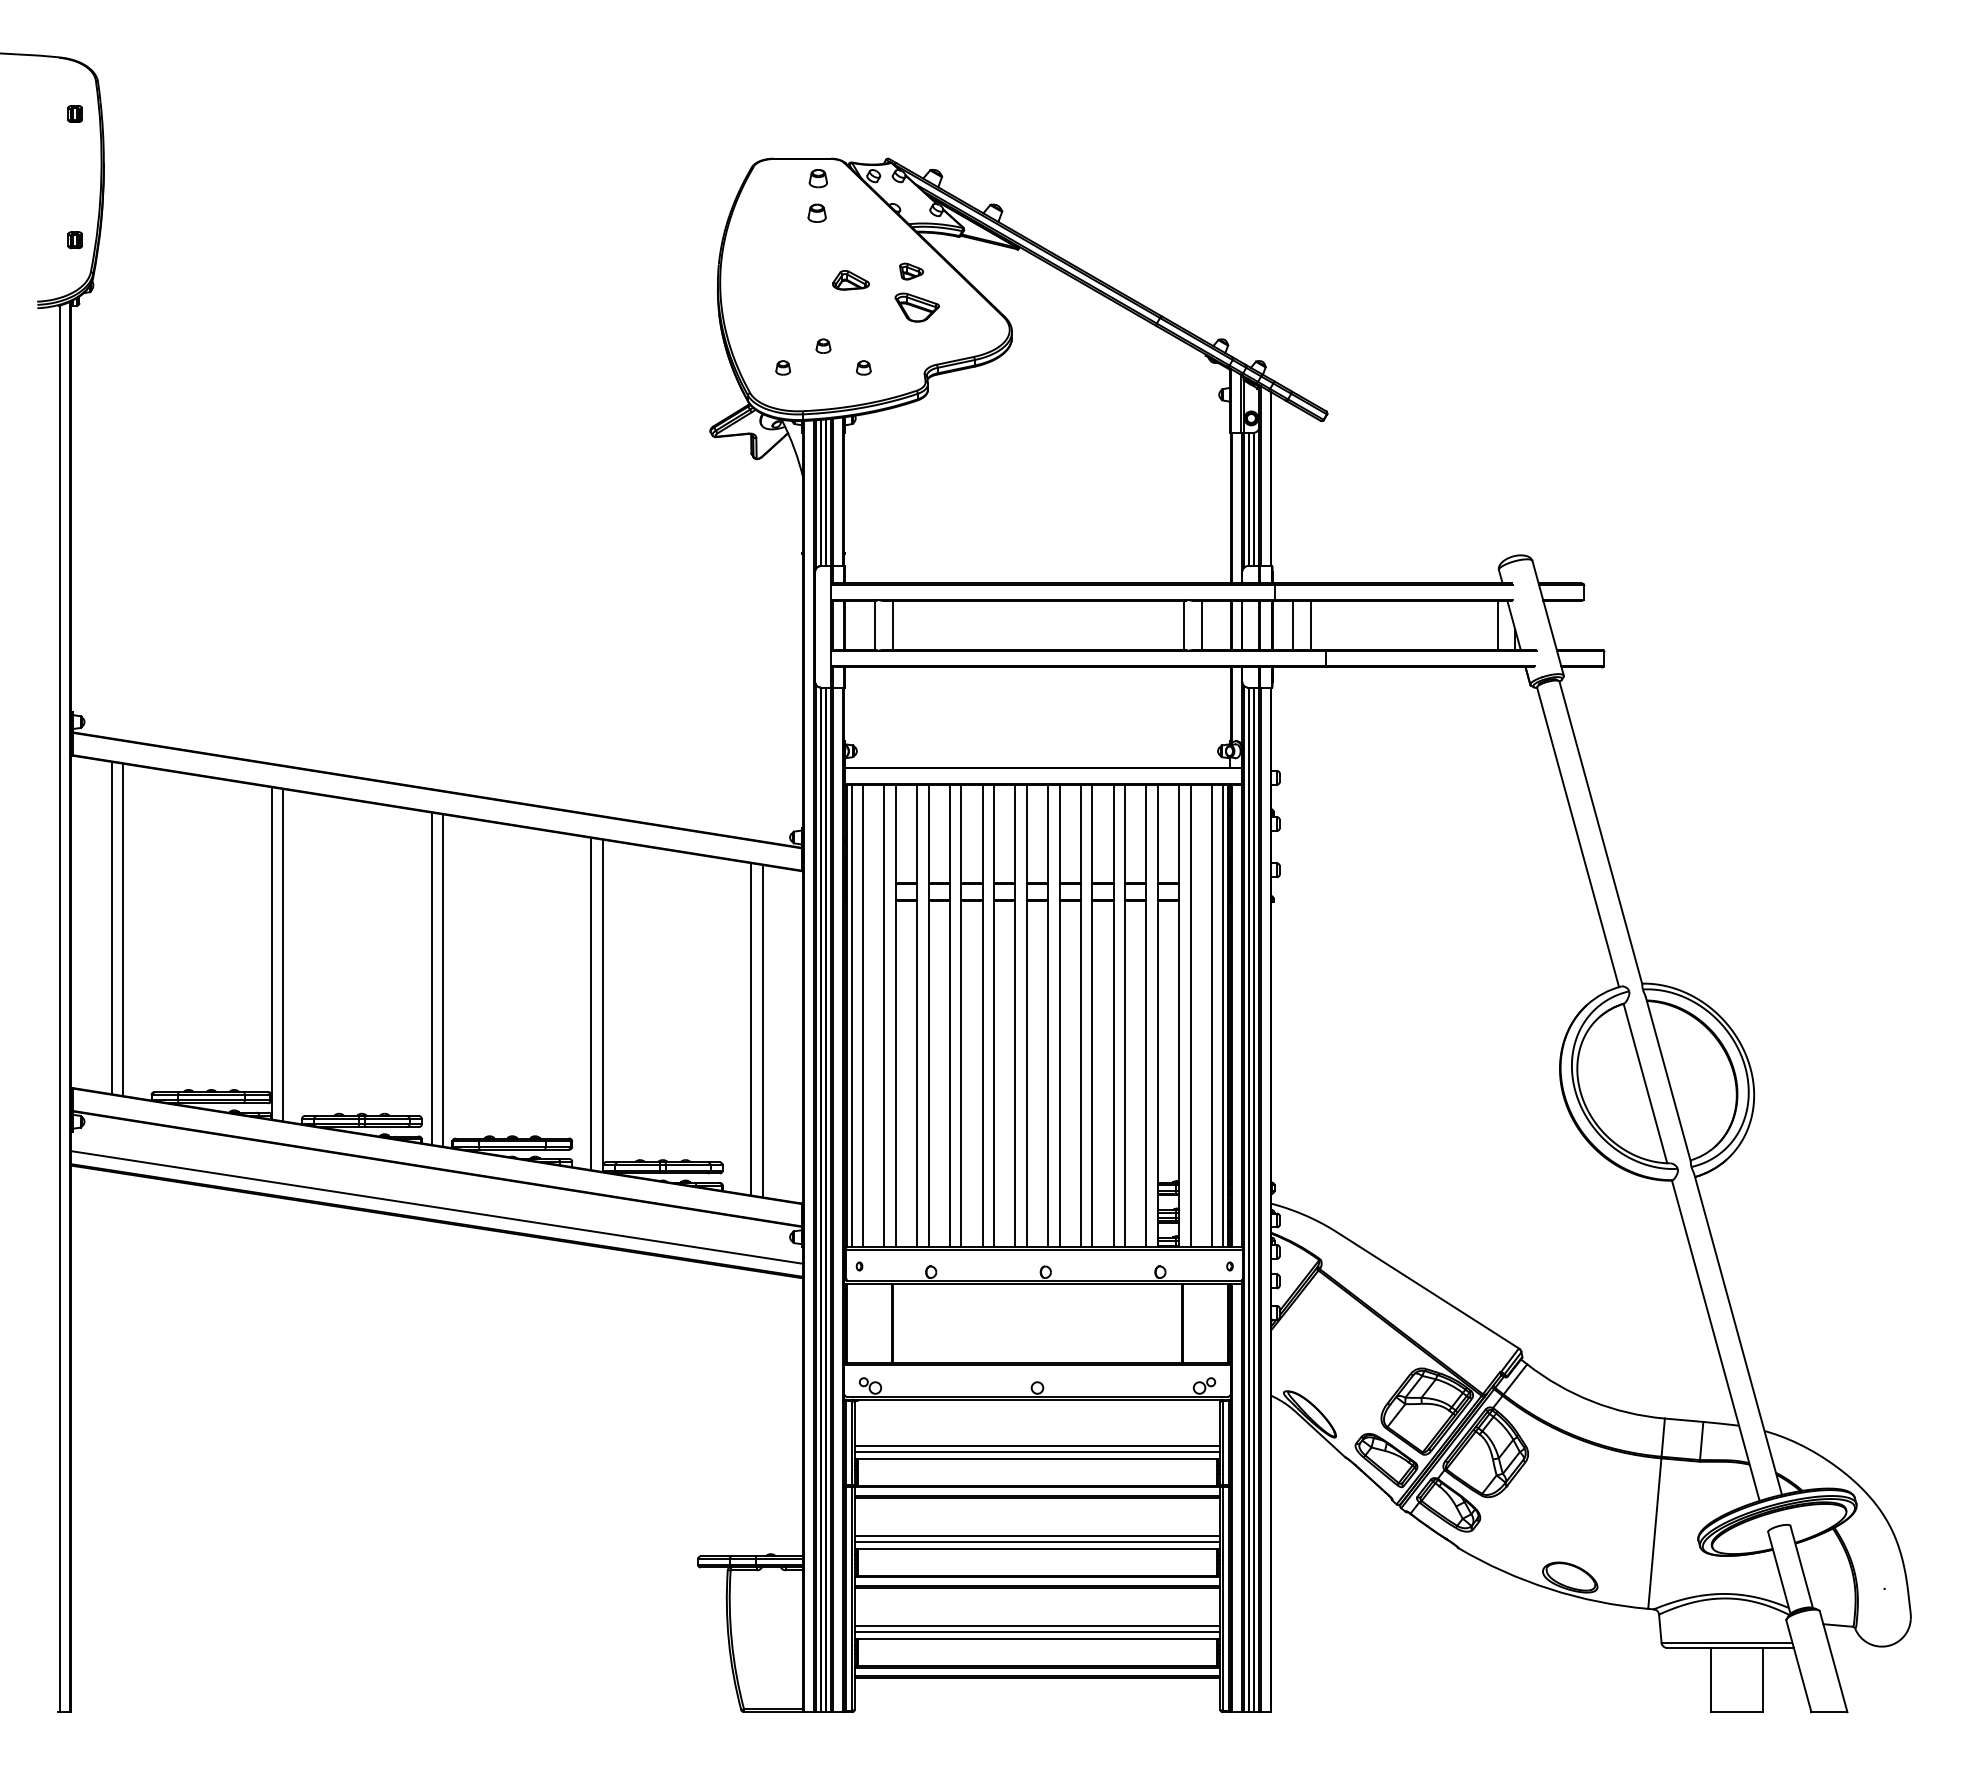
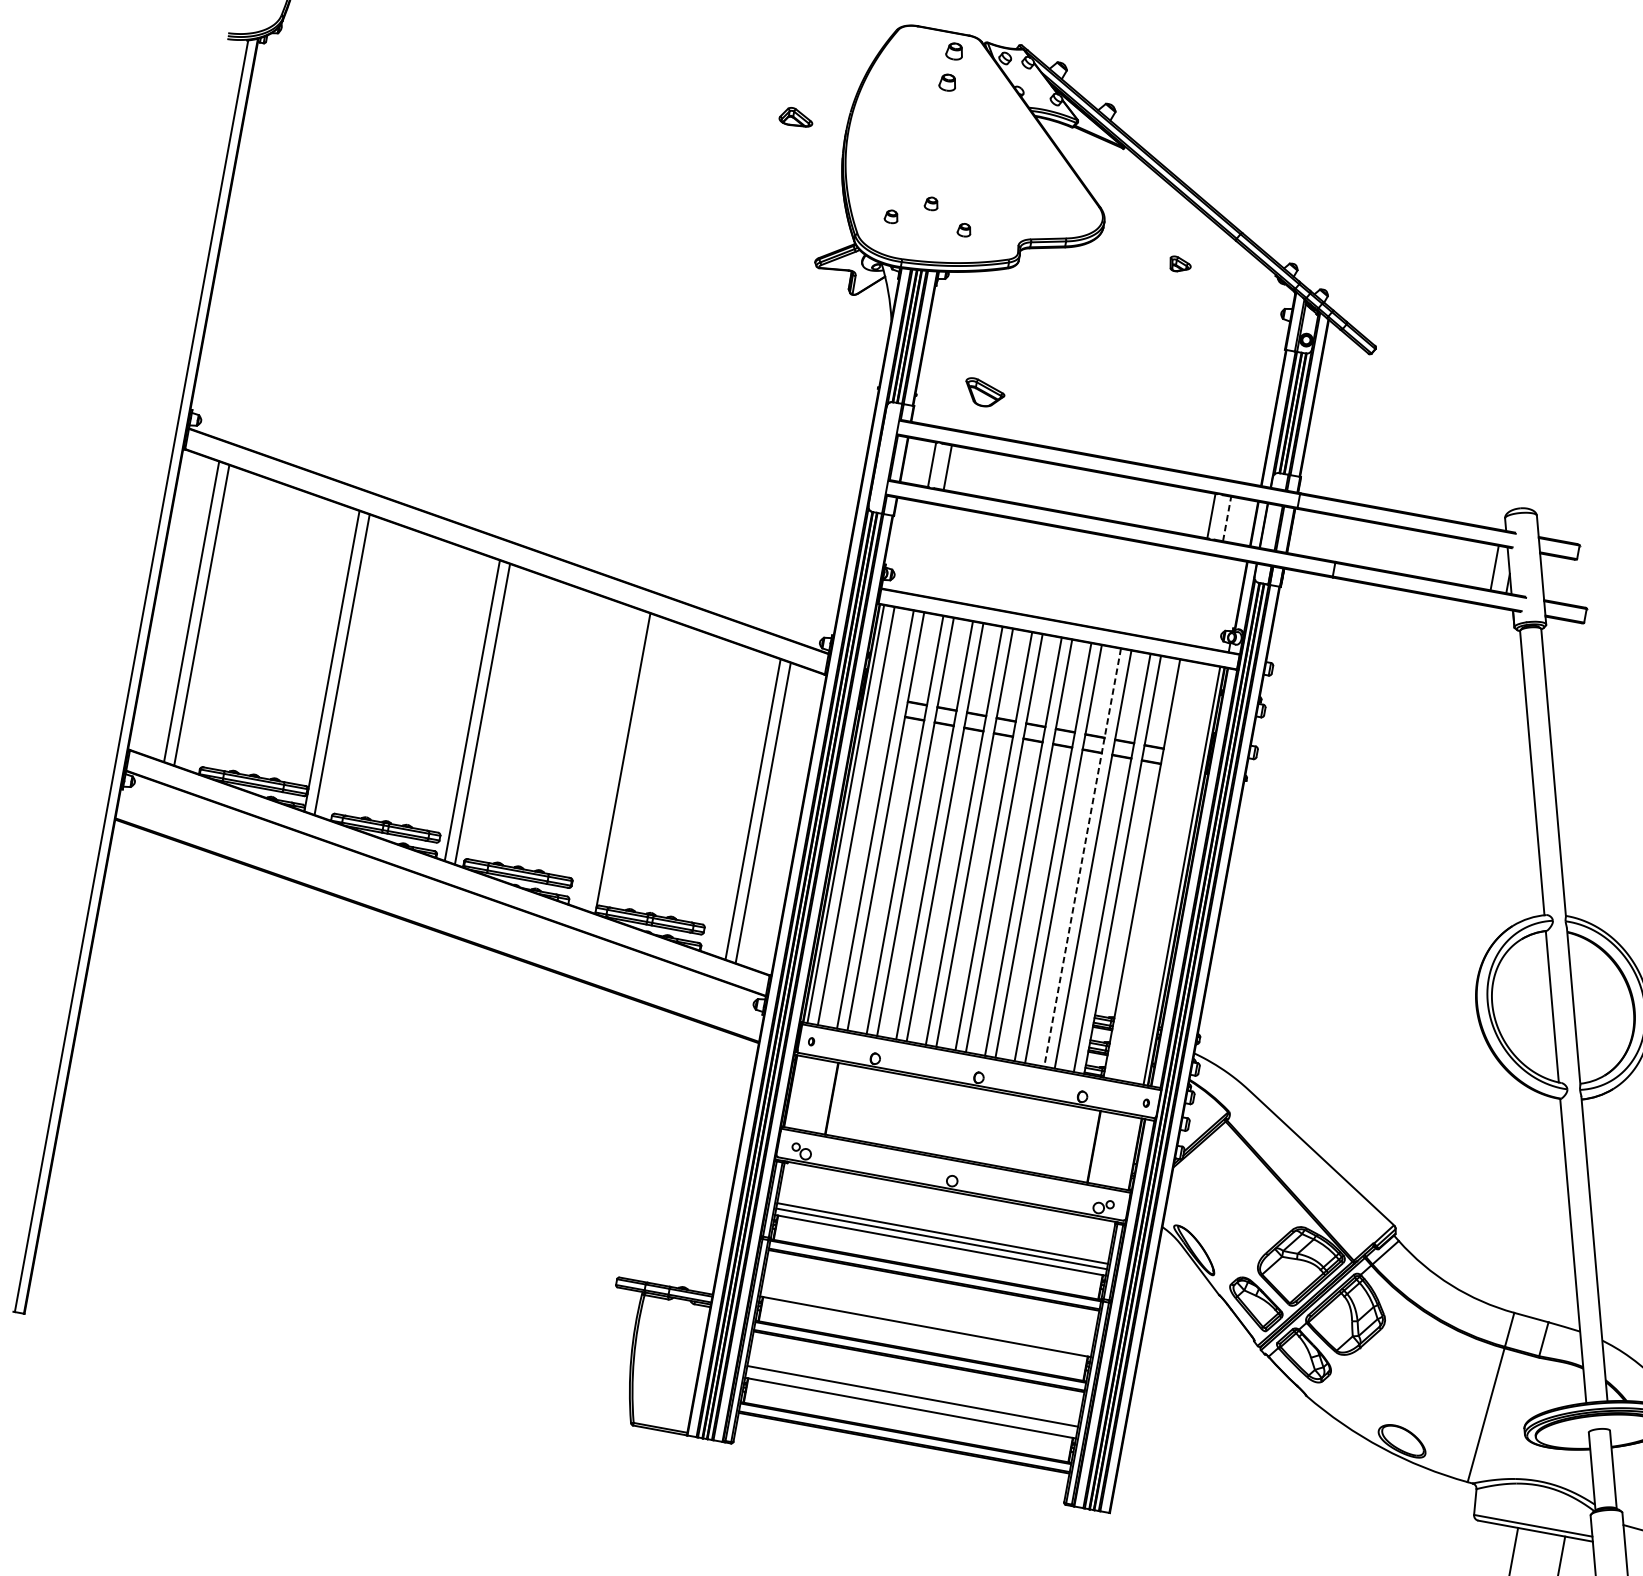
part: (911, 271) -> (1180, 264), moved
part: (850, 280) -> (796, 117), moved
part: (916, 307) -> (983, 393), moved
line: (1293, 624) -> (1310, 533), removed
line: (1310, 624) -> (1325, 536), removed
line: (1201, 625) -> (1226, 519), solid -> dashed
line: (591, 1003) -> (612, 759), removed
line: (1113, 1016) -> (1082, 857), solid -> dashed
line: (1190, 1016) -> (1152, 870), removed
line: (1211, 1016) -> (1171, 874), removed
line: (436, 1207) -> (438, 918), removed
line: (1037, 1535) -> (927, 1314), removed
line: (1037, 1541) -> (926, 1319), removed
line: (1037, 1631) -> (911, 1401), removed

